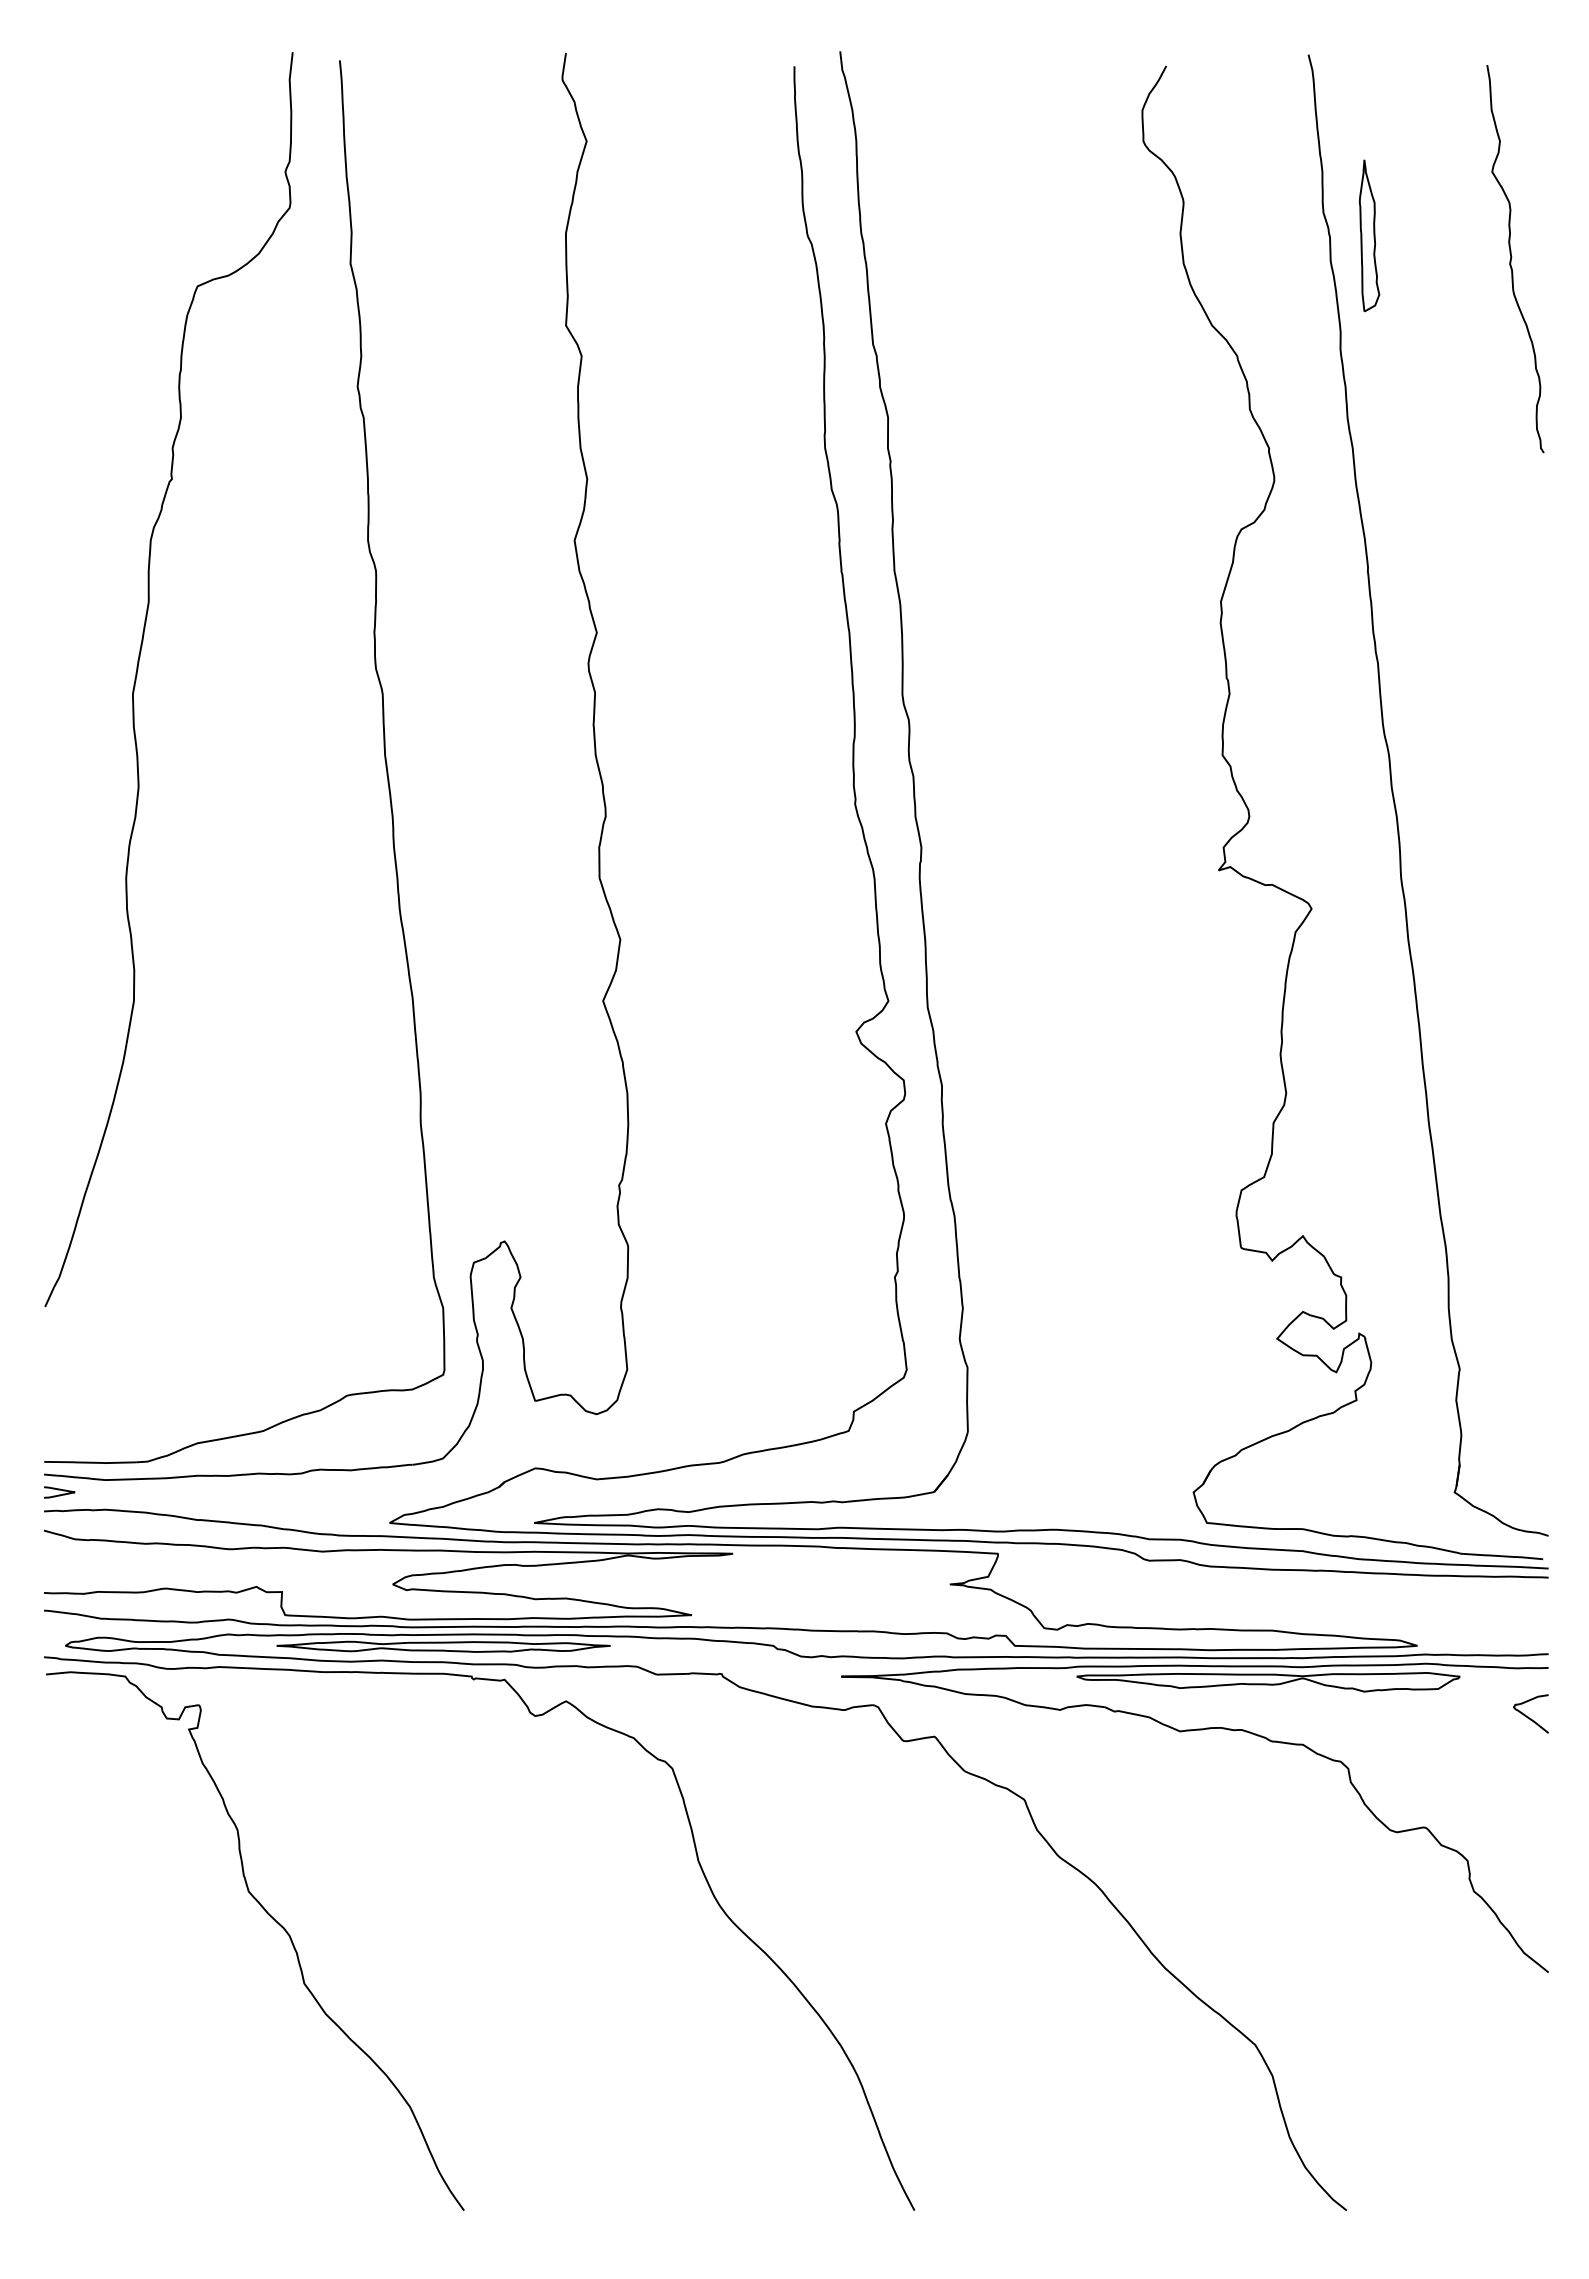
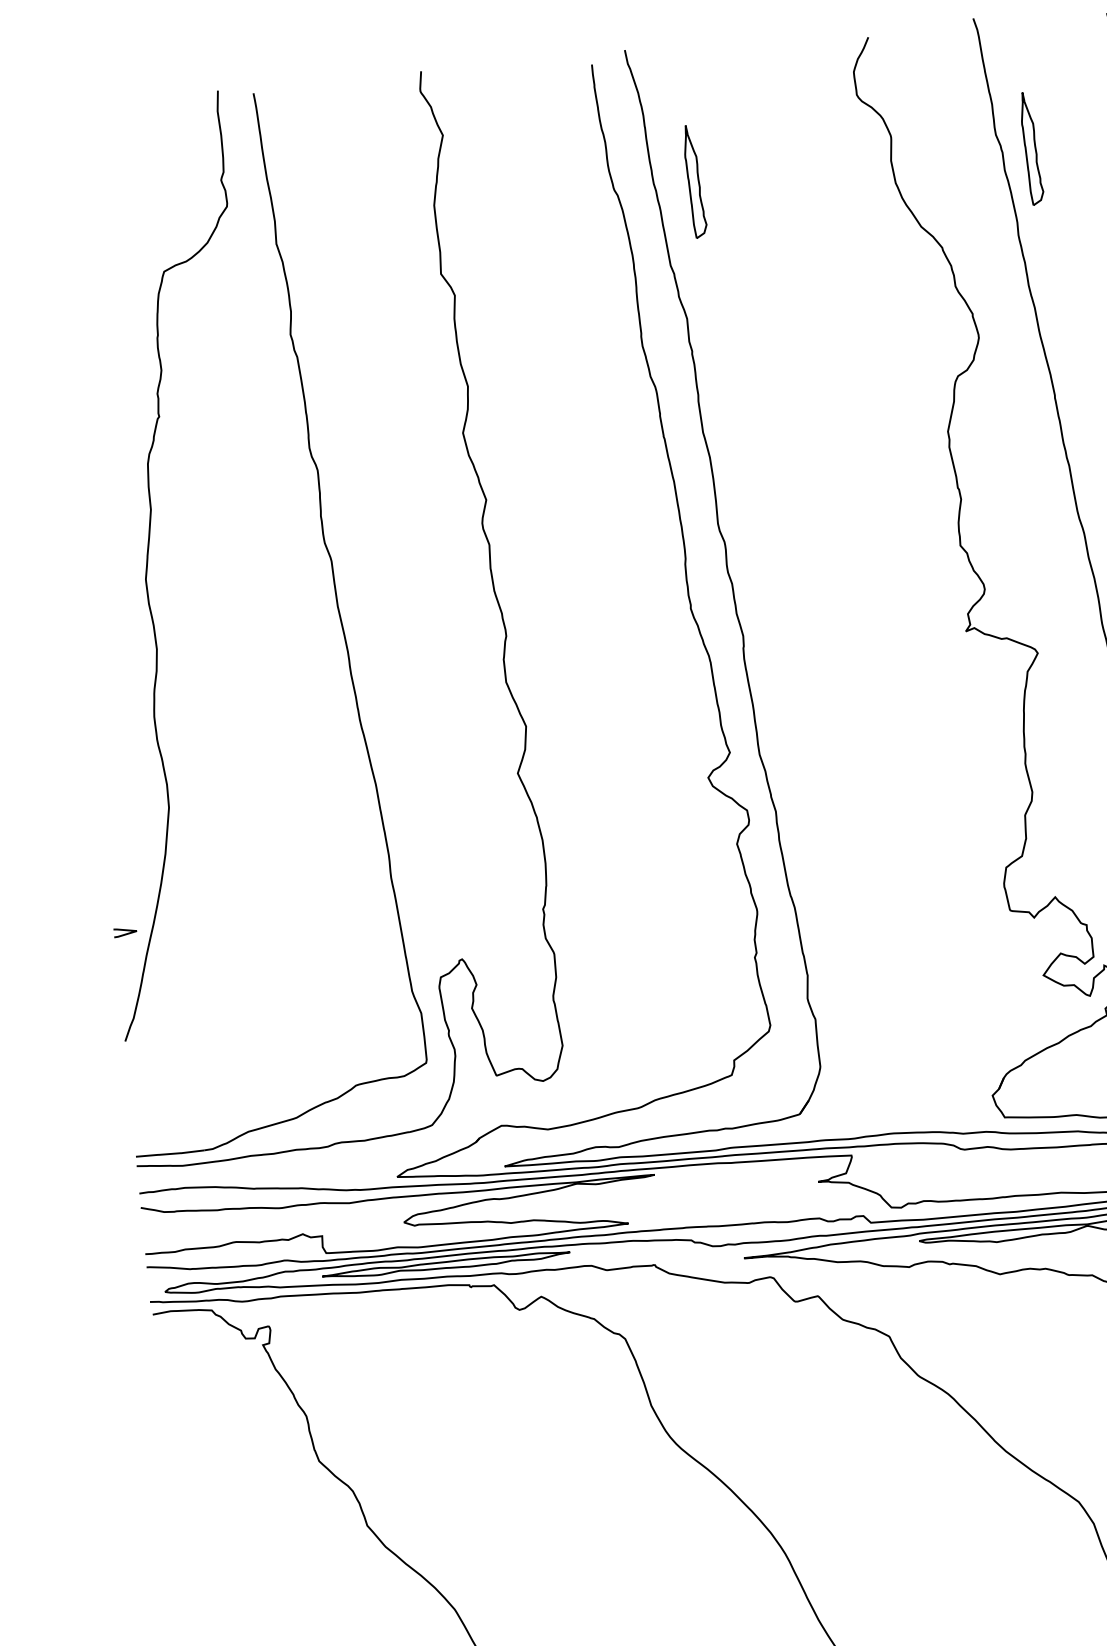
part: (916, 235) -> (694, 181), added
curve: (59, 1490) -> (125, 930), moved

